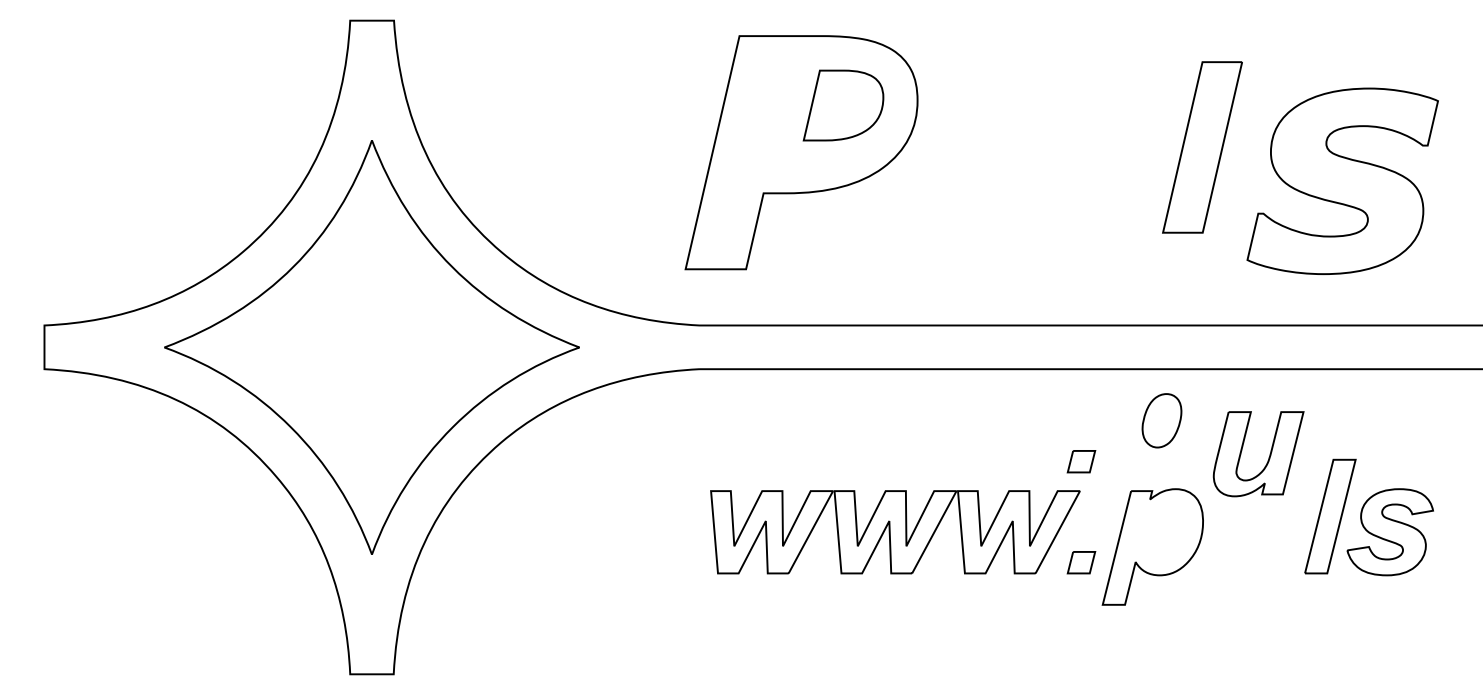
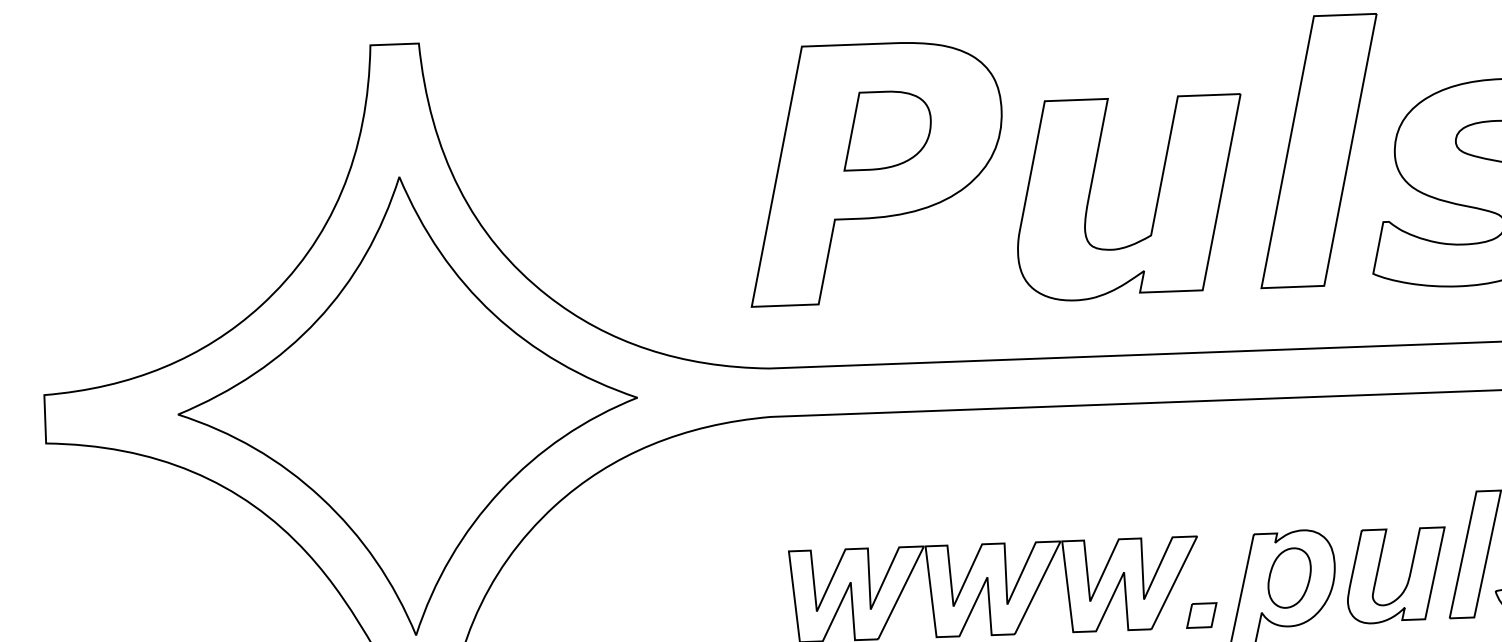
part: (843, 105) -> (886, 130), moved
part: (1202, 147) -> (1318, 151), size x1.43
part: (1053, 190) -> (1155, 204), added
part: (1161, 420) -> (1289, 577), moved
part: (1268, 457) -> (1407, 578), moved
part: (1081, 461) -> (1197, 503), removed

